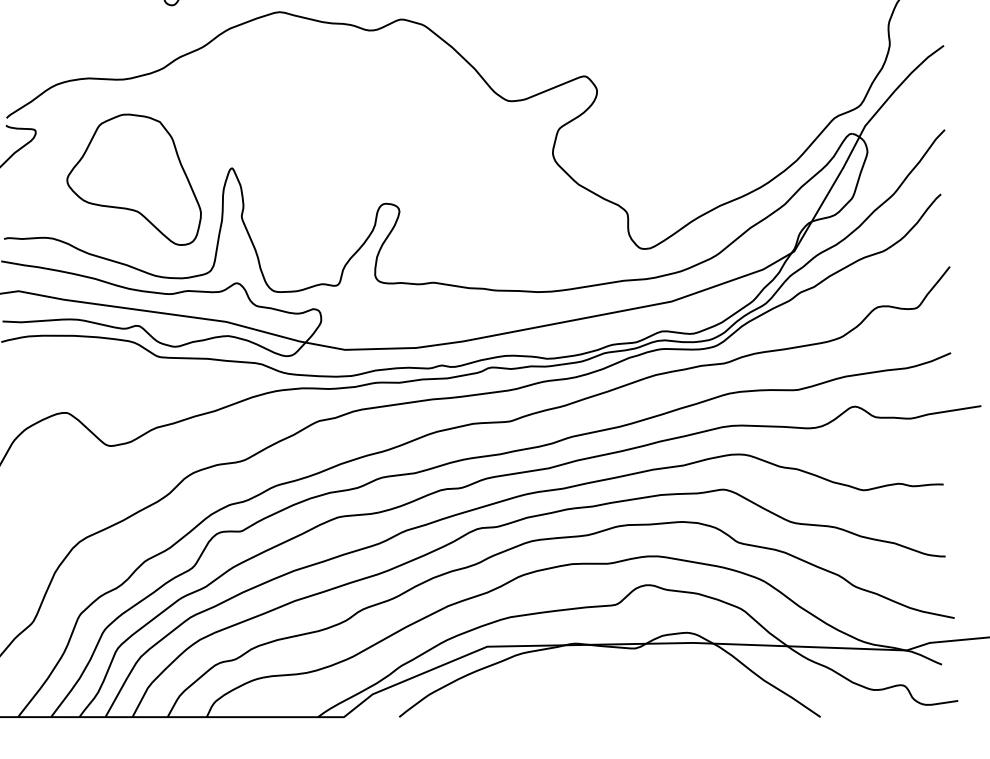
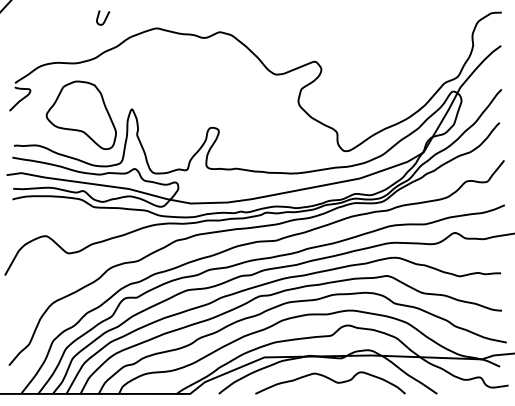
curve: (614, 691) -> (330, 380), added

